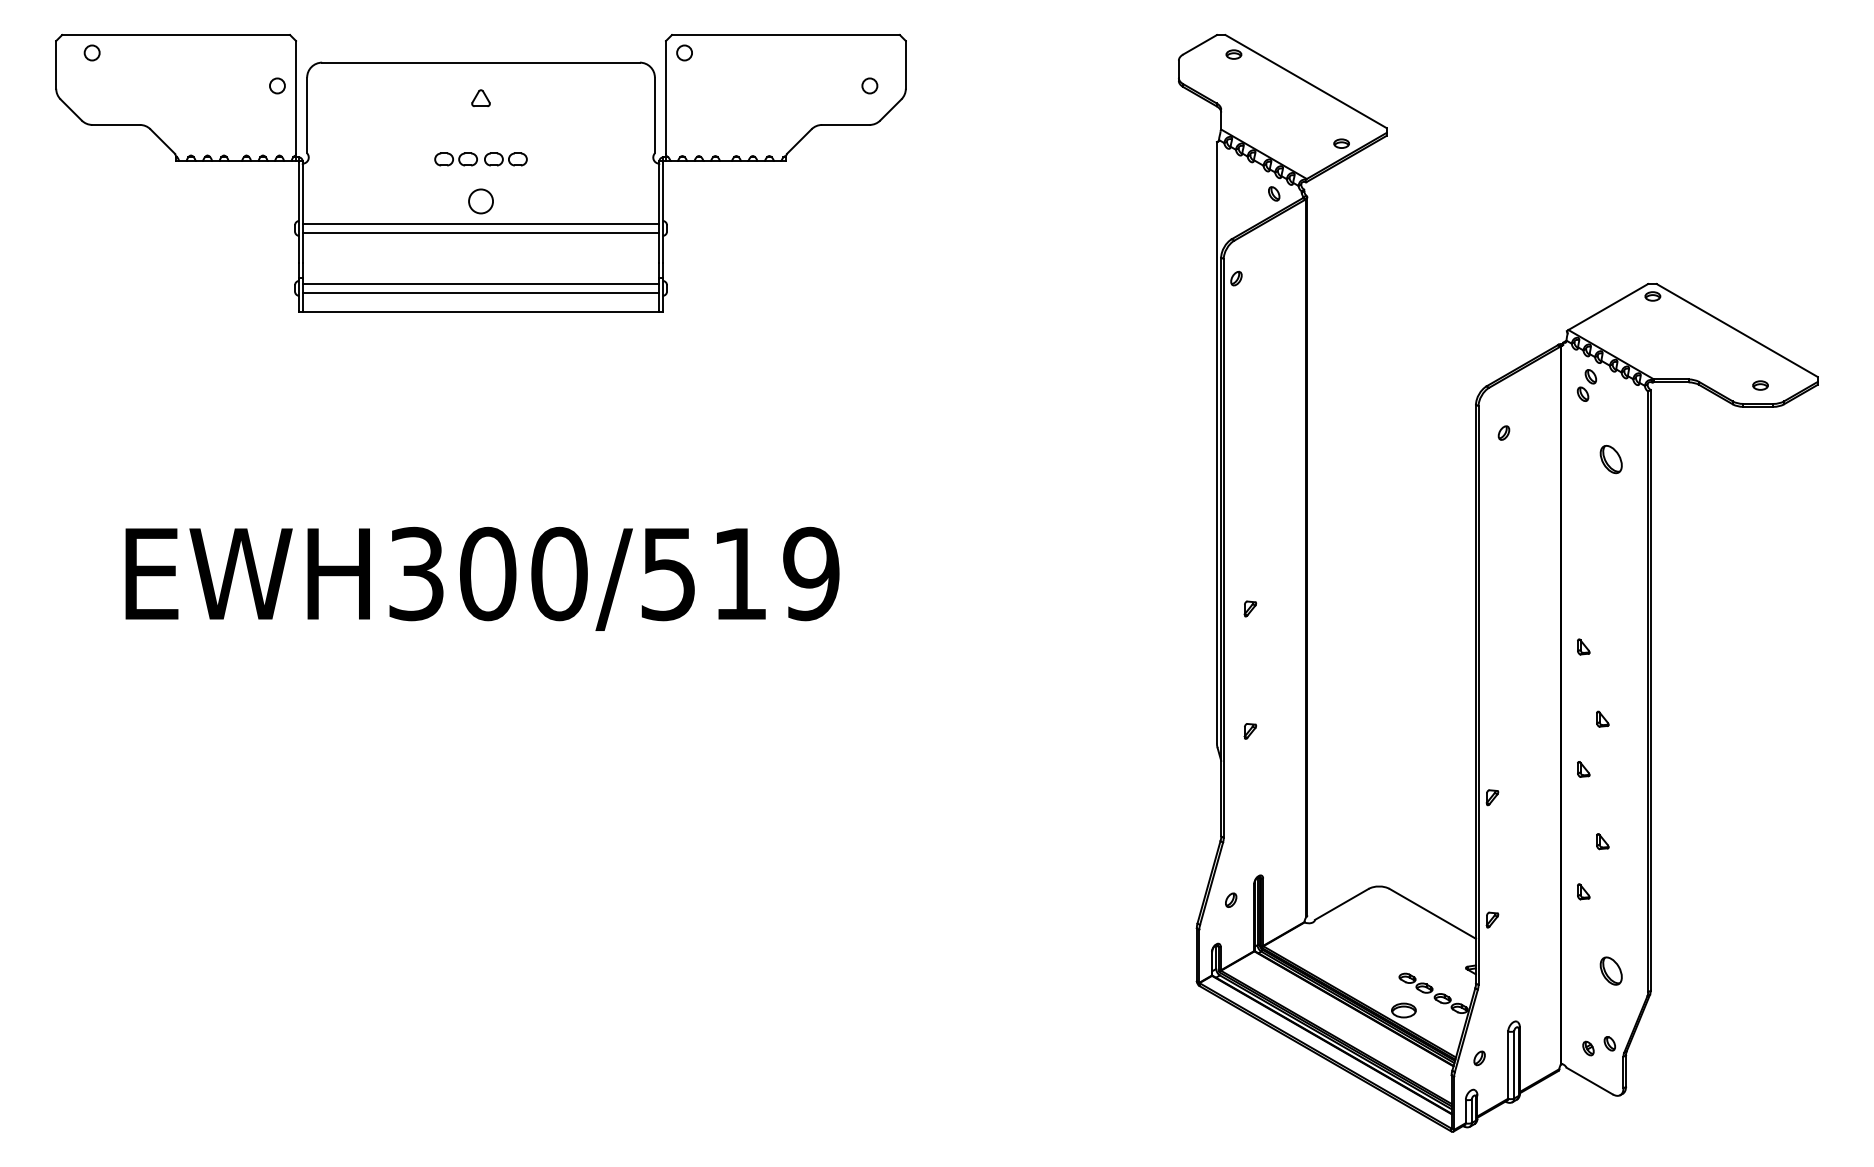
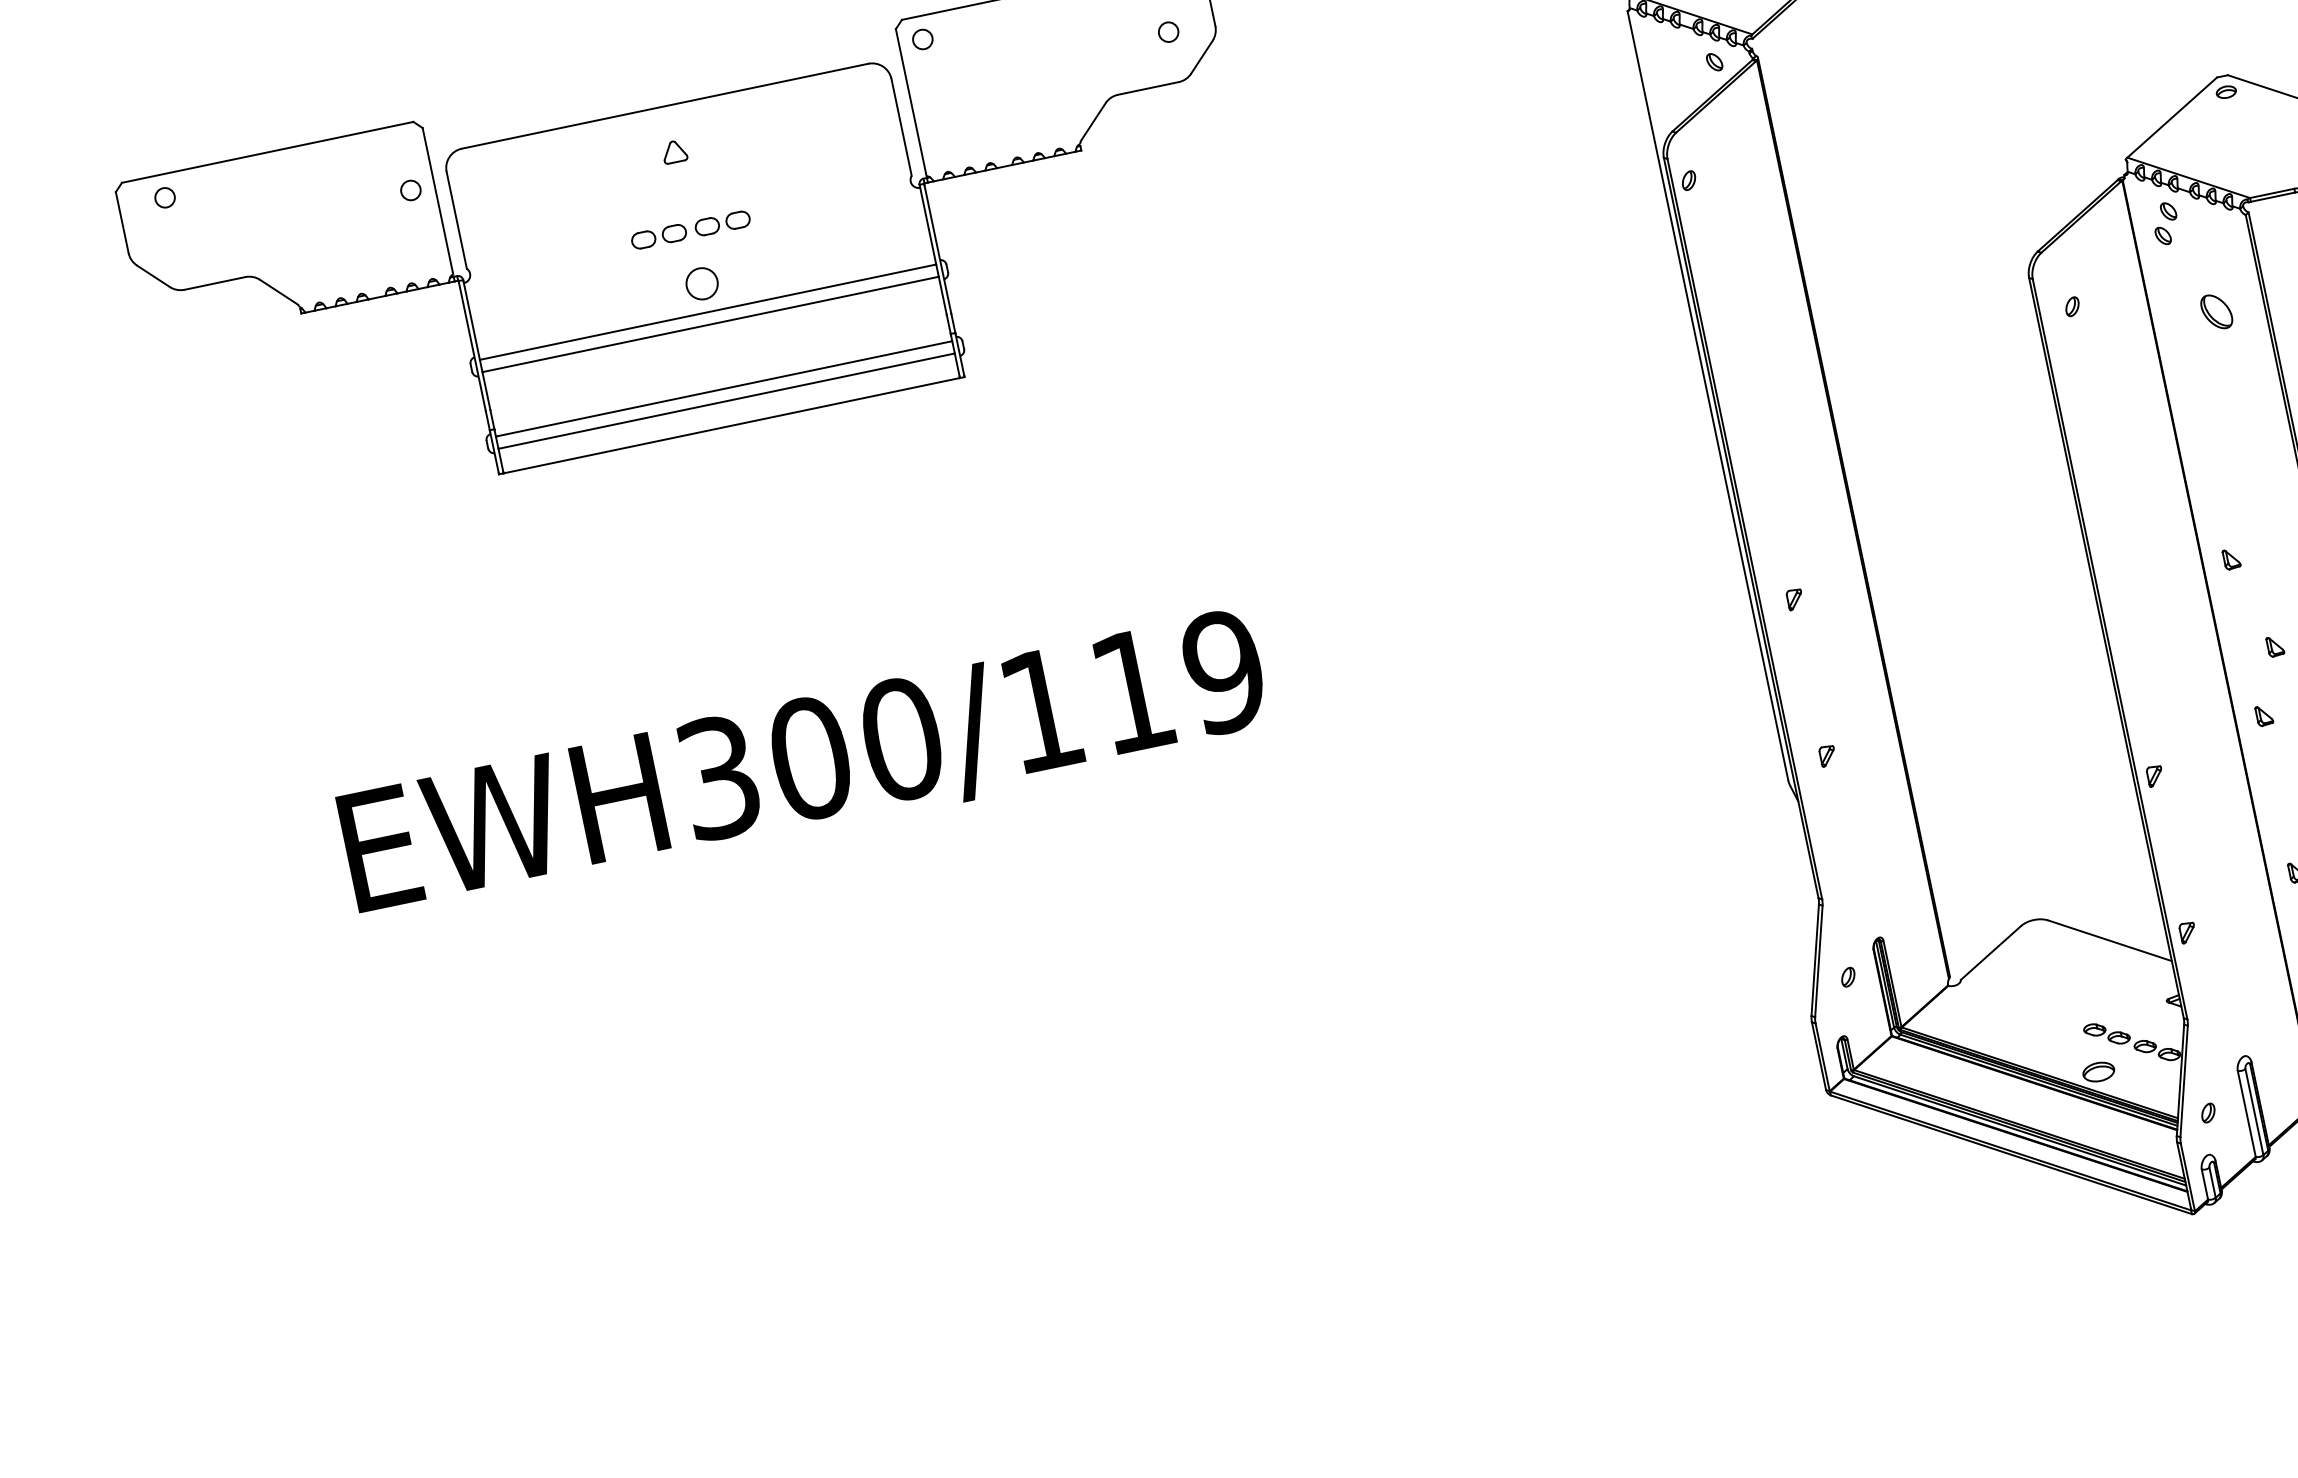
text: (667, 574) -> (1040, 711), EWH300/519 -> EWH300/119

